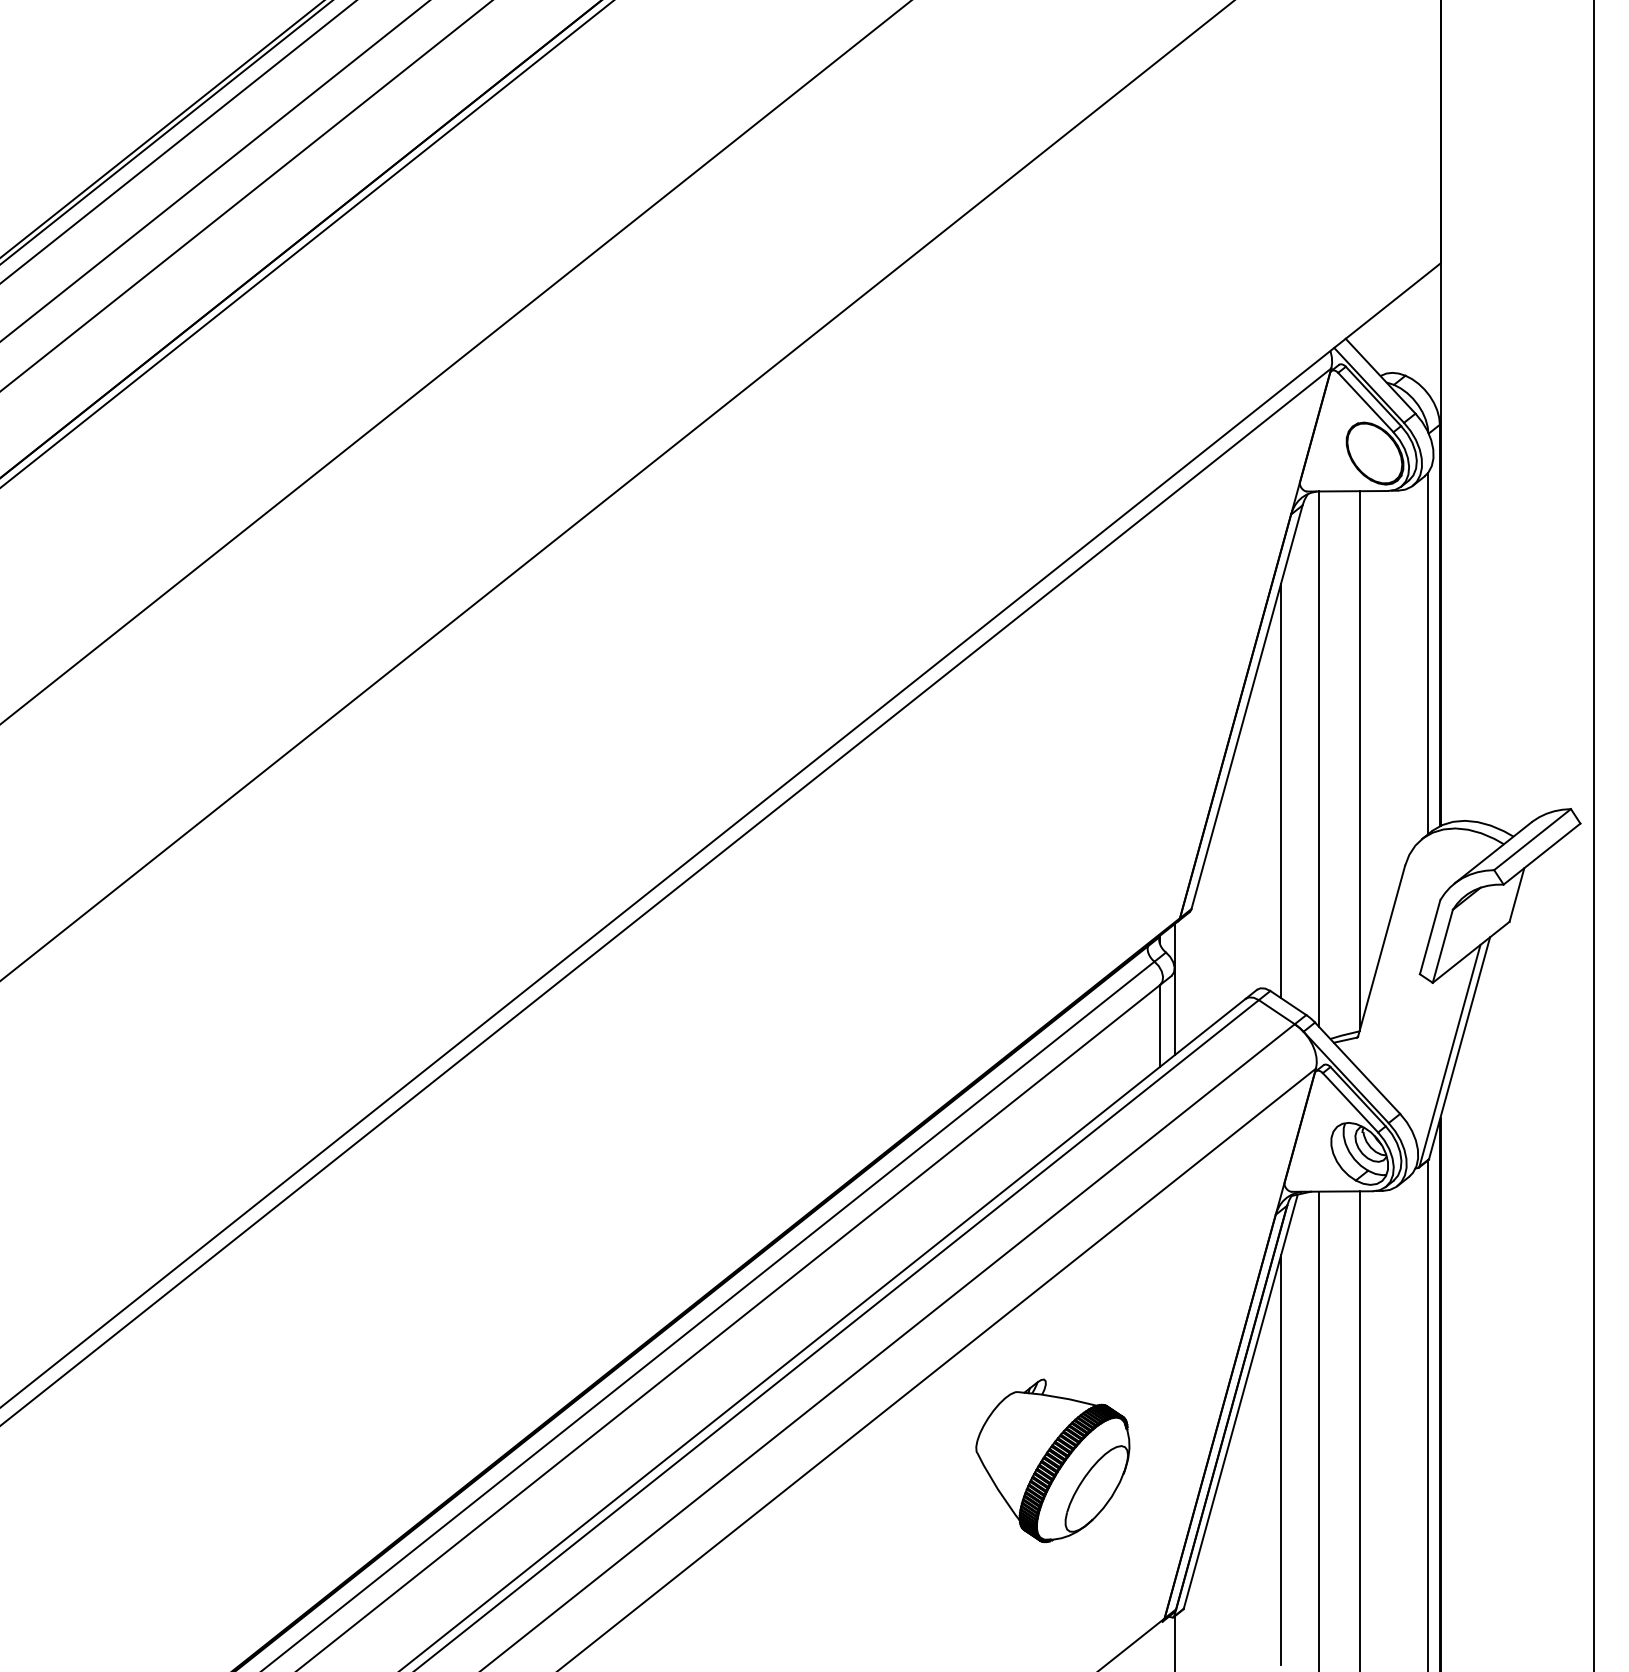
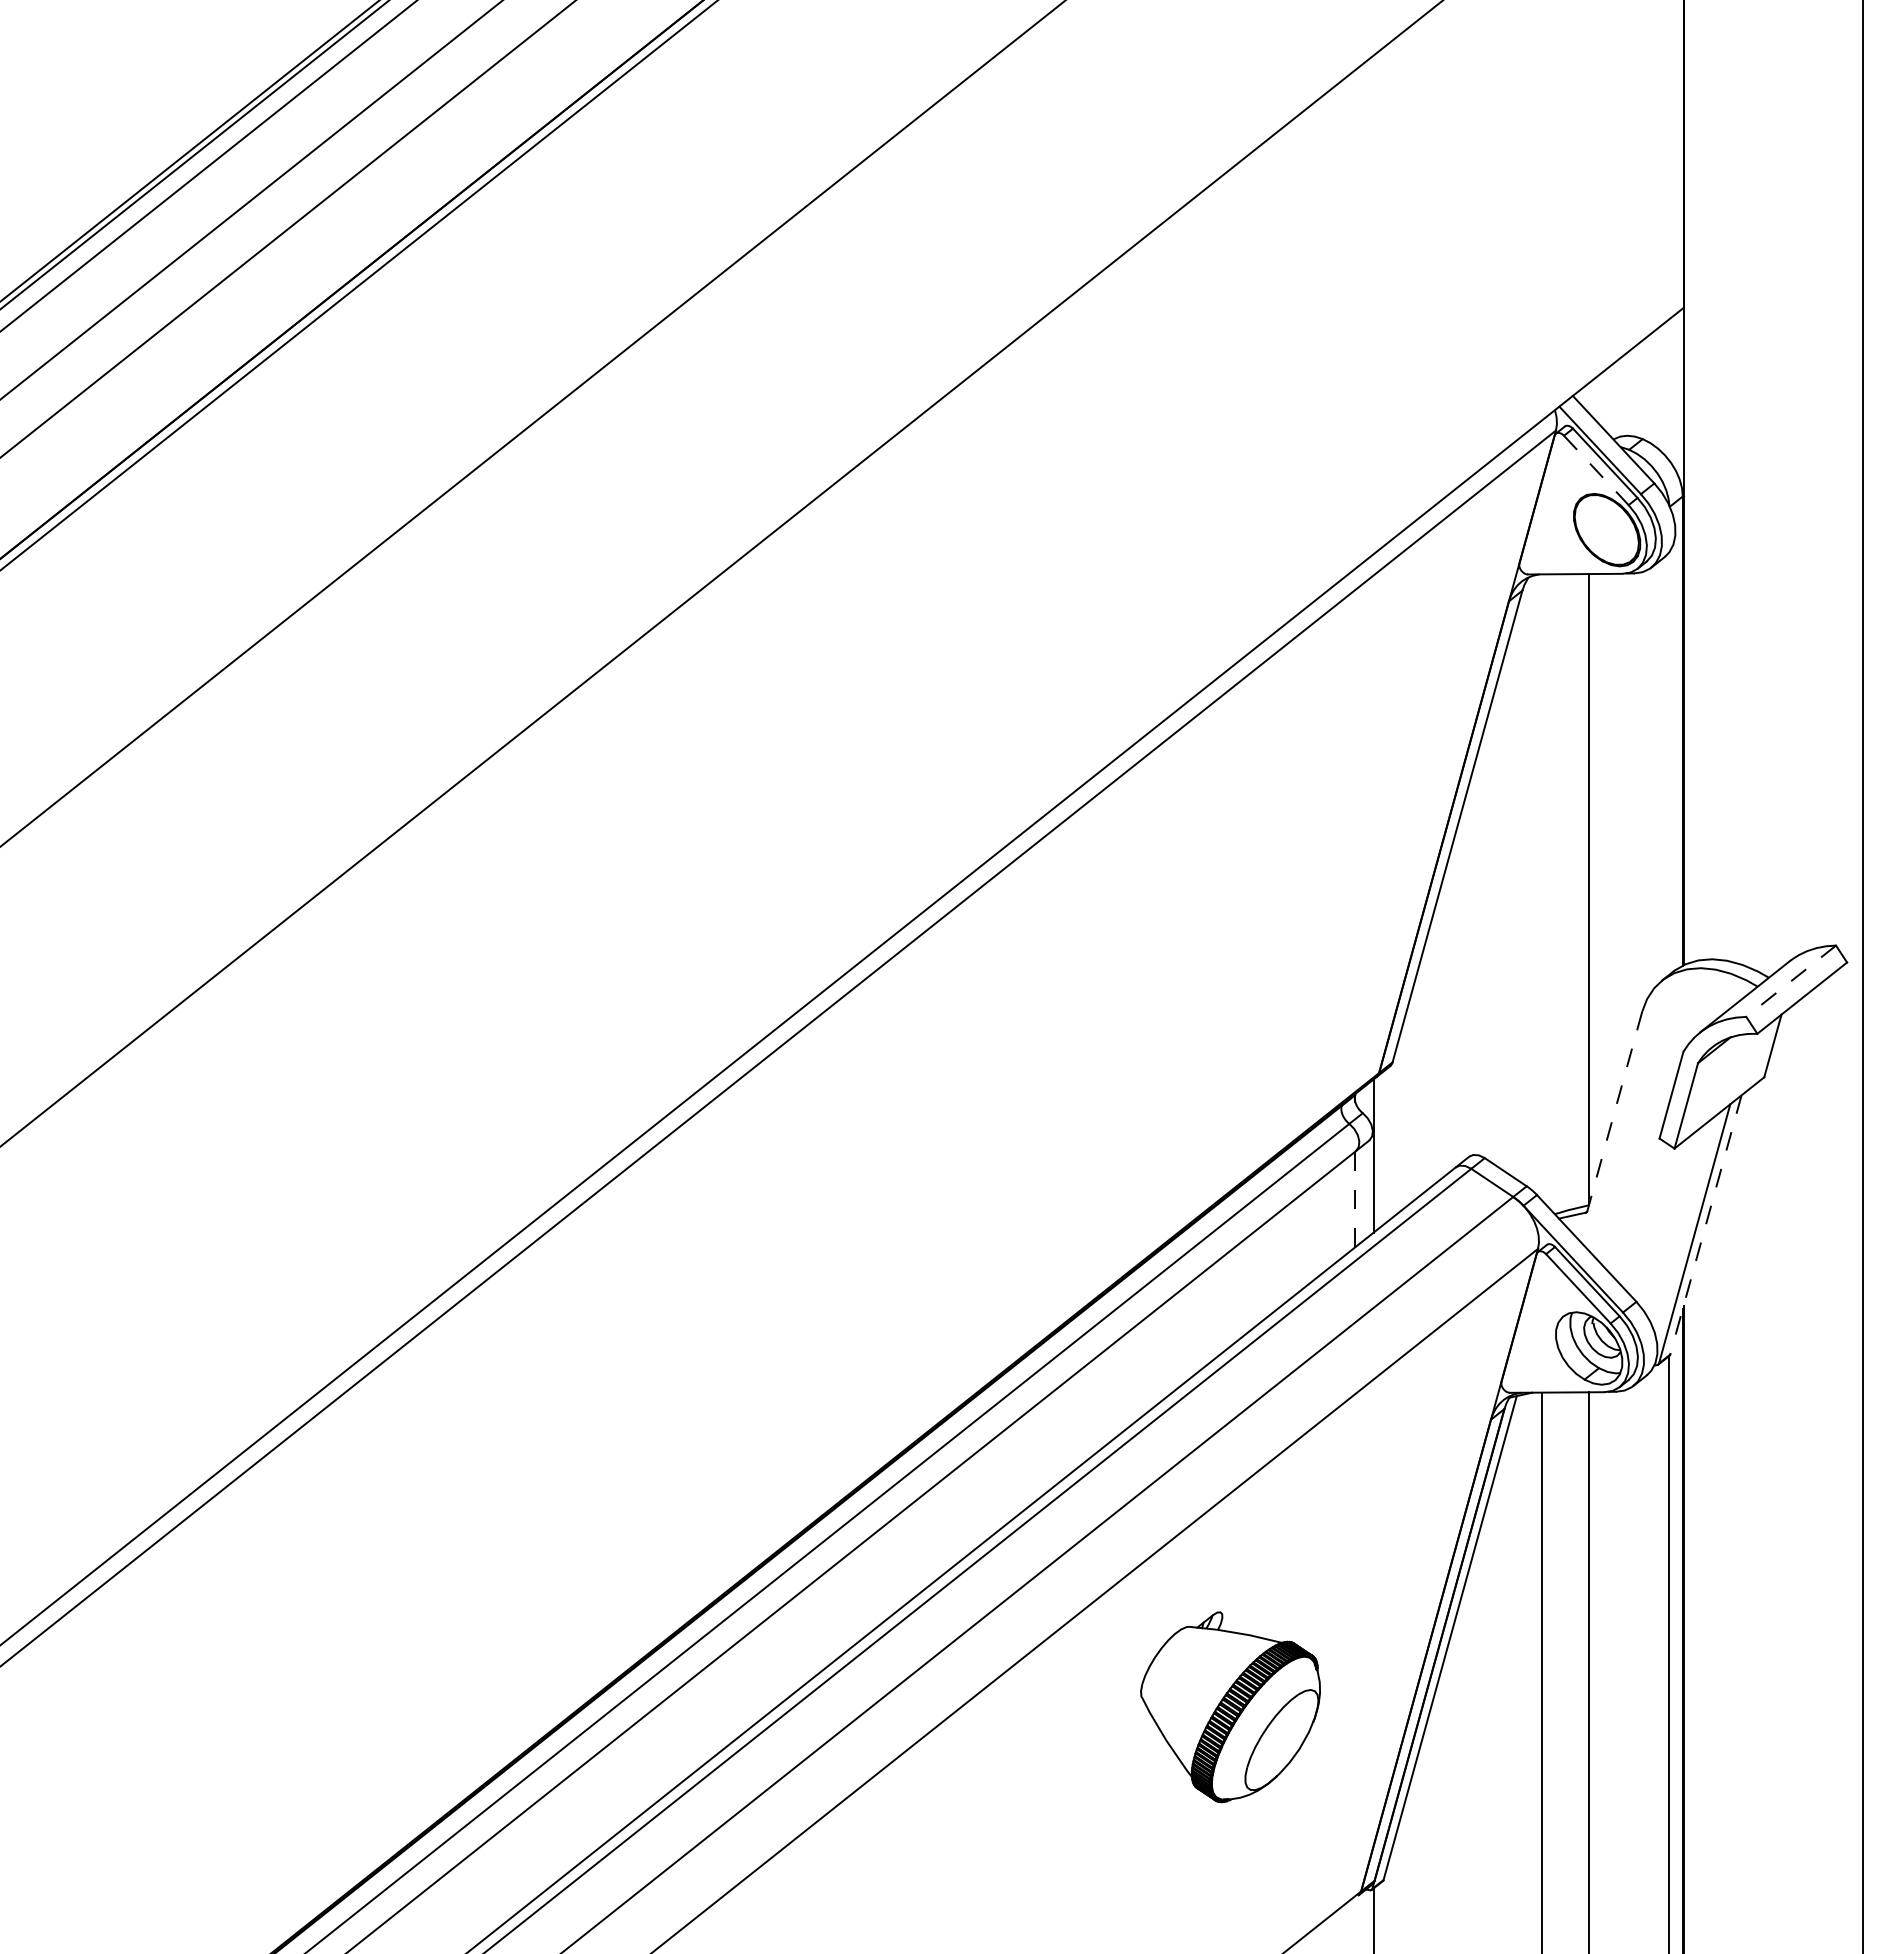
line: (1365, 402) -> (1596, 470), solid -> dashed
line: (1428, 653) -> (1669, 763), removed
line: (1319, 759) -> (1542, 887), removed
line: (1281, 791) -> (1497, 924), removed
line: (1532, 839) -> (1790, 981), solid -> dashed
line: (1381, 951) -> (1614, 1112), solid -> dashed
line: (1159, 1026) -> (1355, 1199), solid -> dashed
line: (1459, 1048) -> (1705, 1225), solid -> dashed
line: (1281, 1460) -> (1497, 1706), removed

